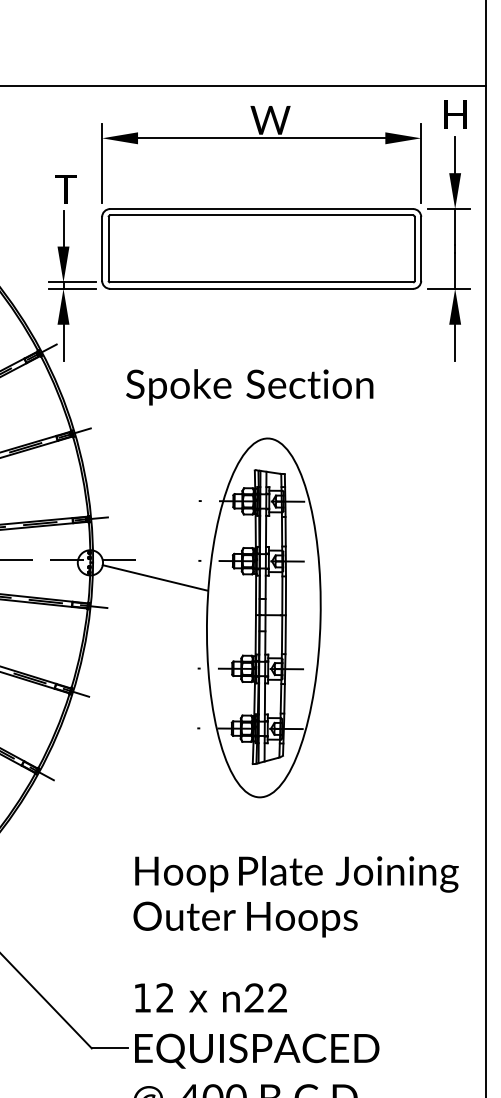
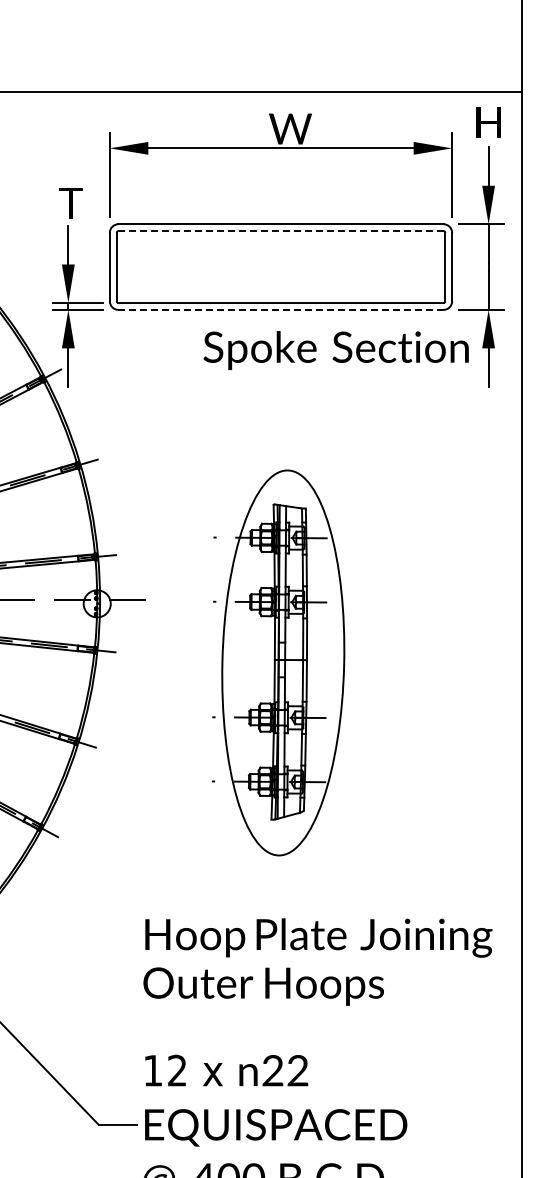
line: (262, 215) -> (281, 231), solid -> dashed
line: (262, 288) -> (281, 309), solid -> dashed
text: (249, 387) -> (335, 350), moved
line: (154, 577) -> (166, 619), removed

